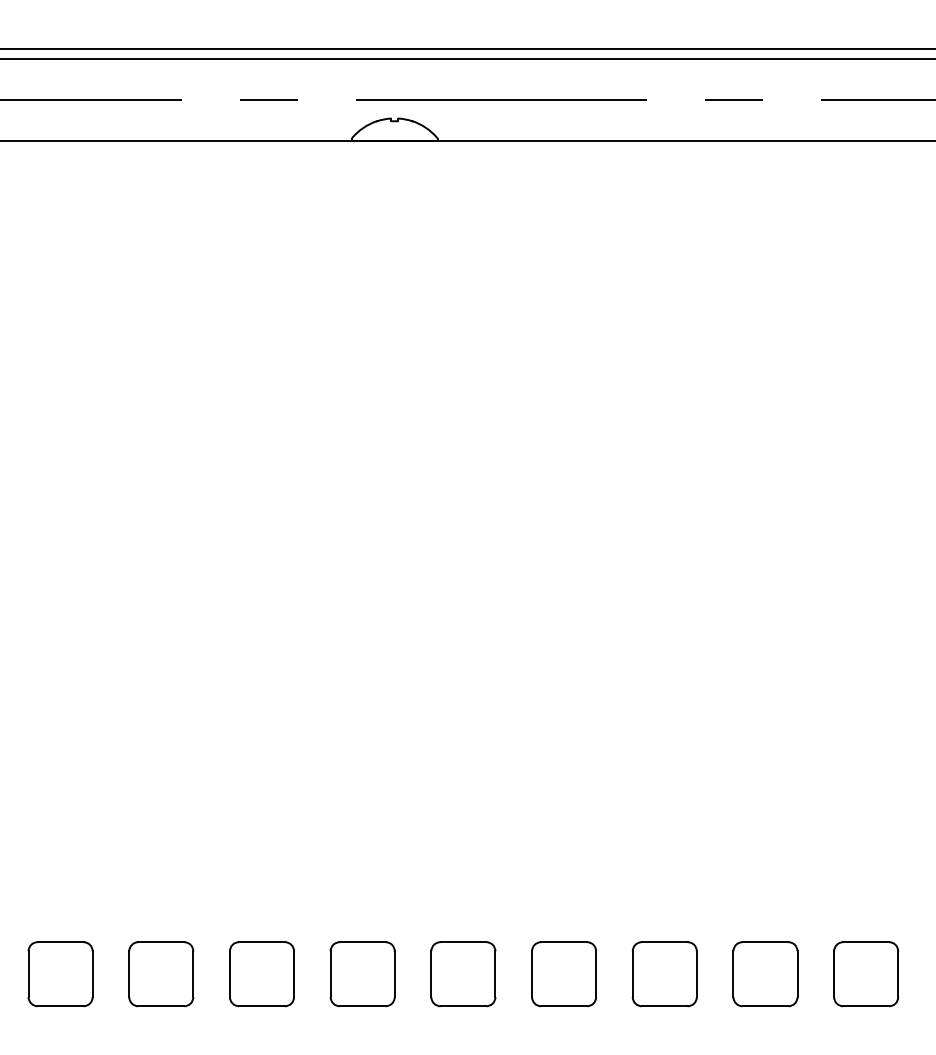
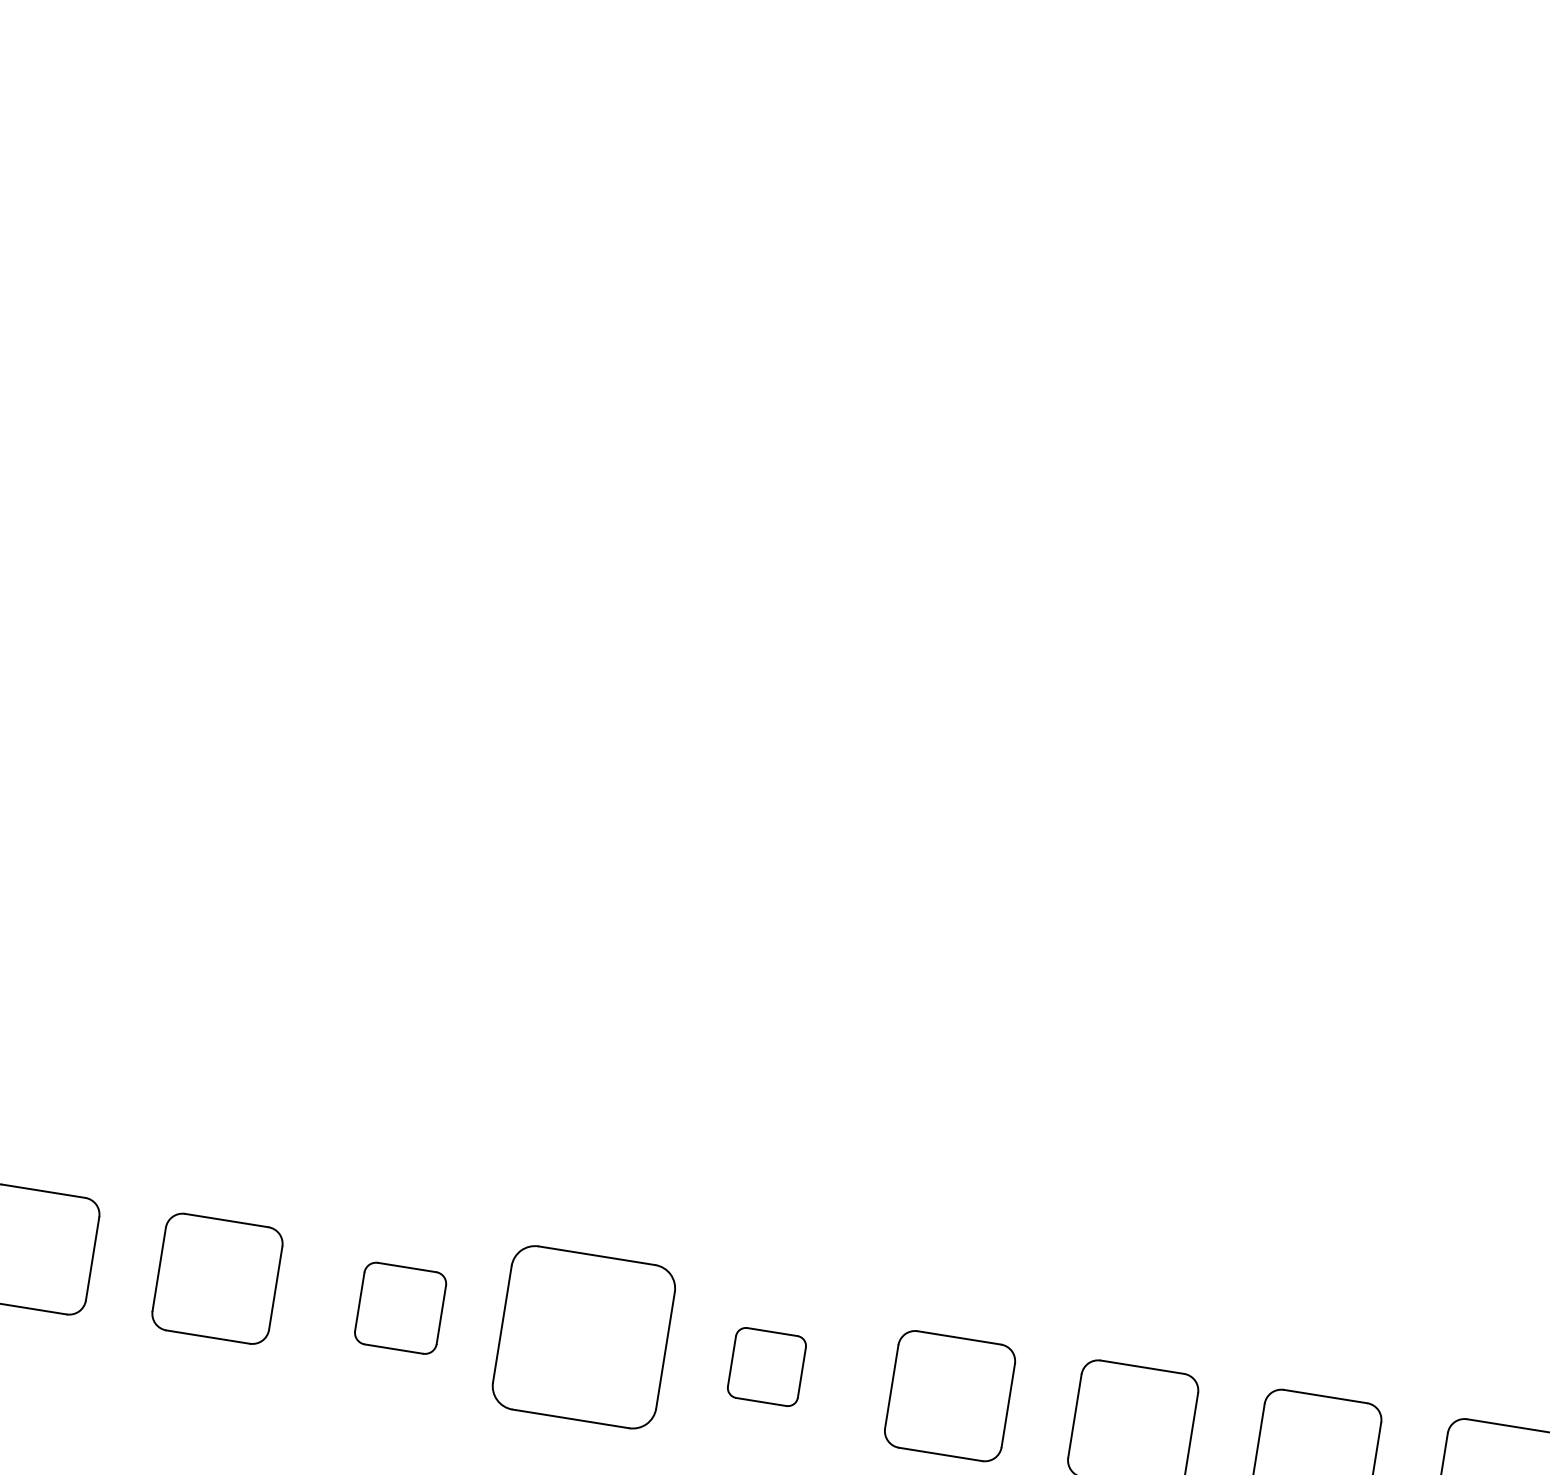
part: (261, 974) -> (399, 1308), size x0.7
part: (362, 974) -> (583, 1337), size x1.4
part: (463, 974) -> (767, 1367), size x0.6

